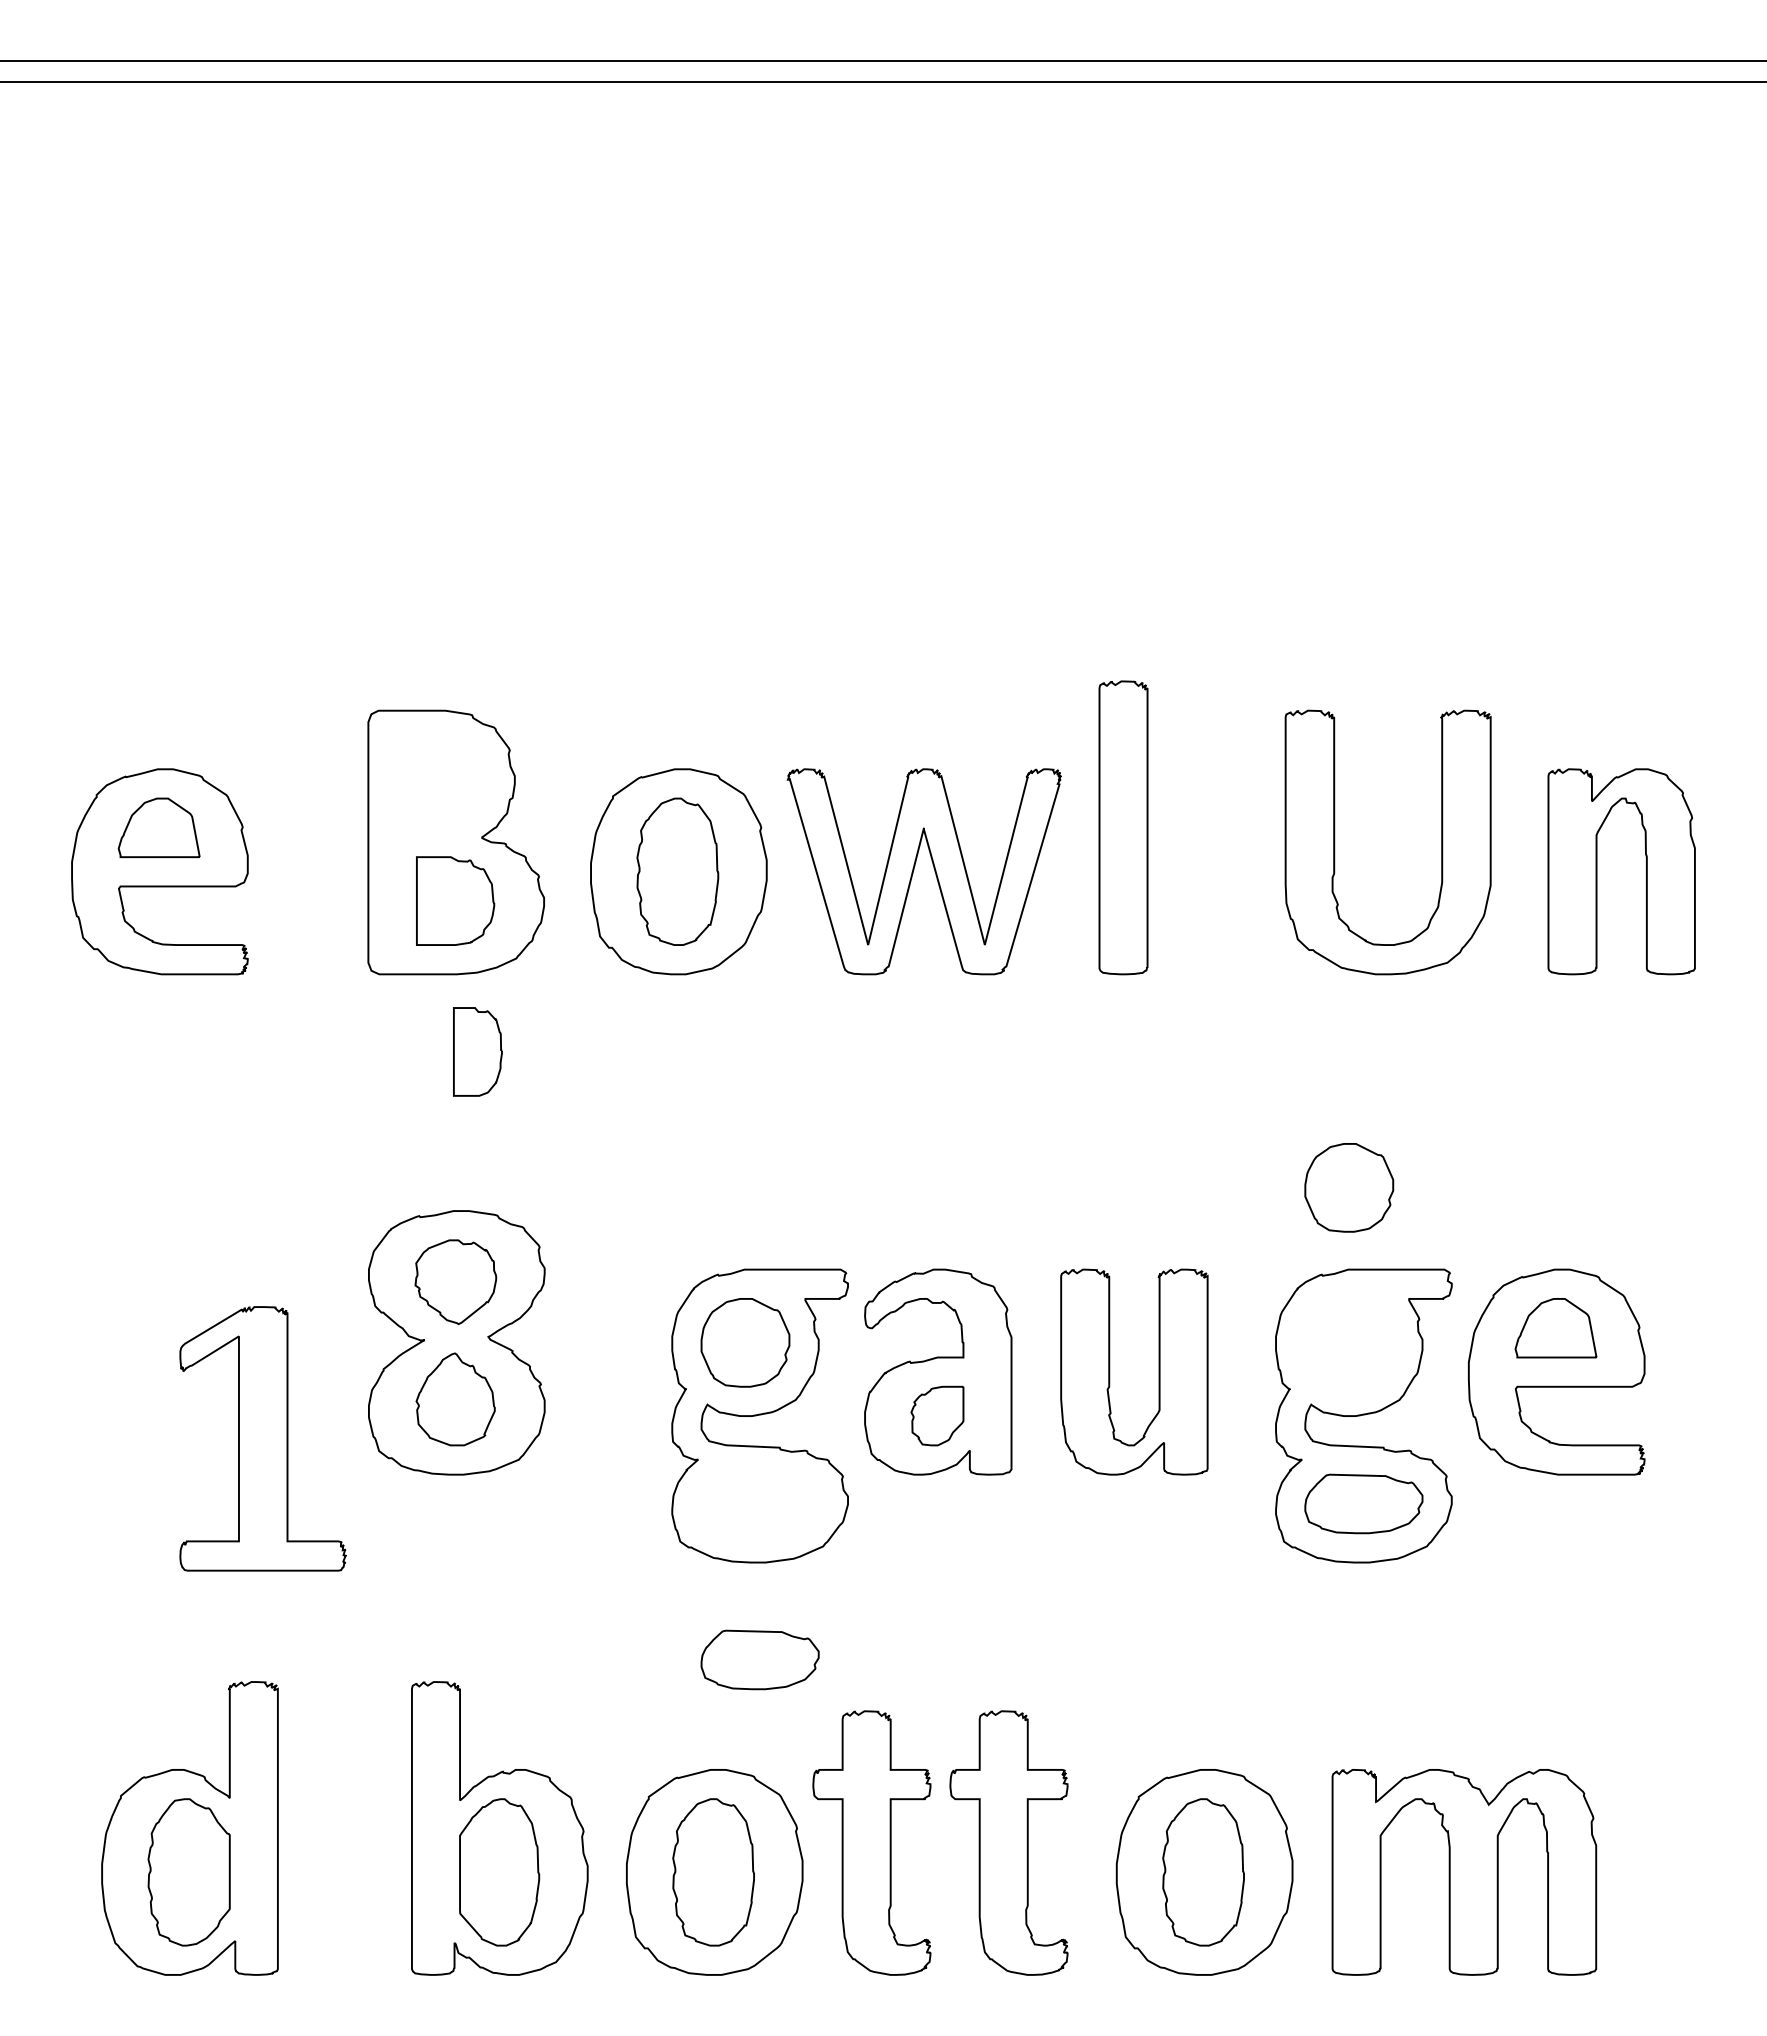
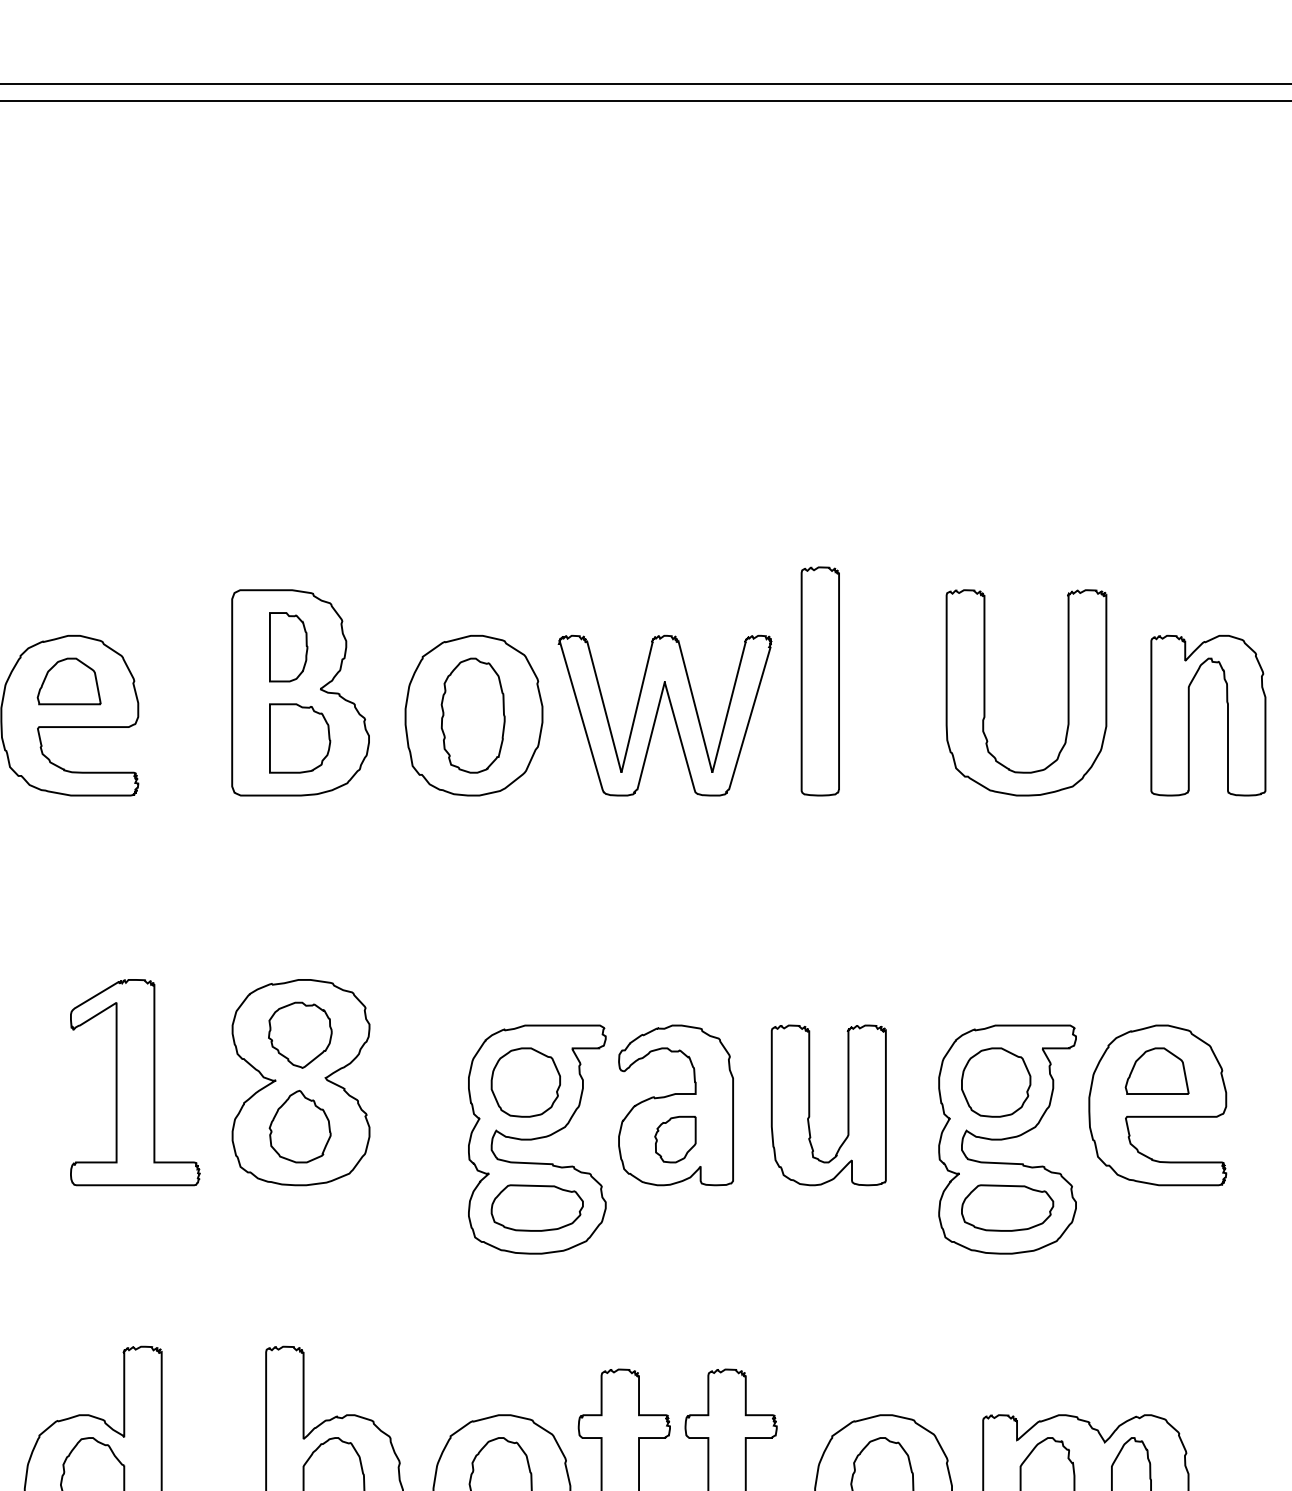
part: (477, 1051) -> (288, 646), moved
part: (1349, 1187) -> (996, 1082), moved
part: (262, 1438) -> (134, 1082), moved
part: (759, 1659) -> (536, 1207), moved

